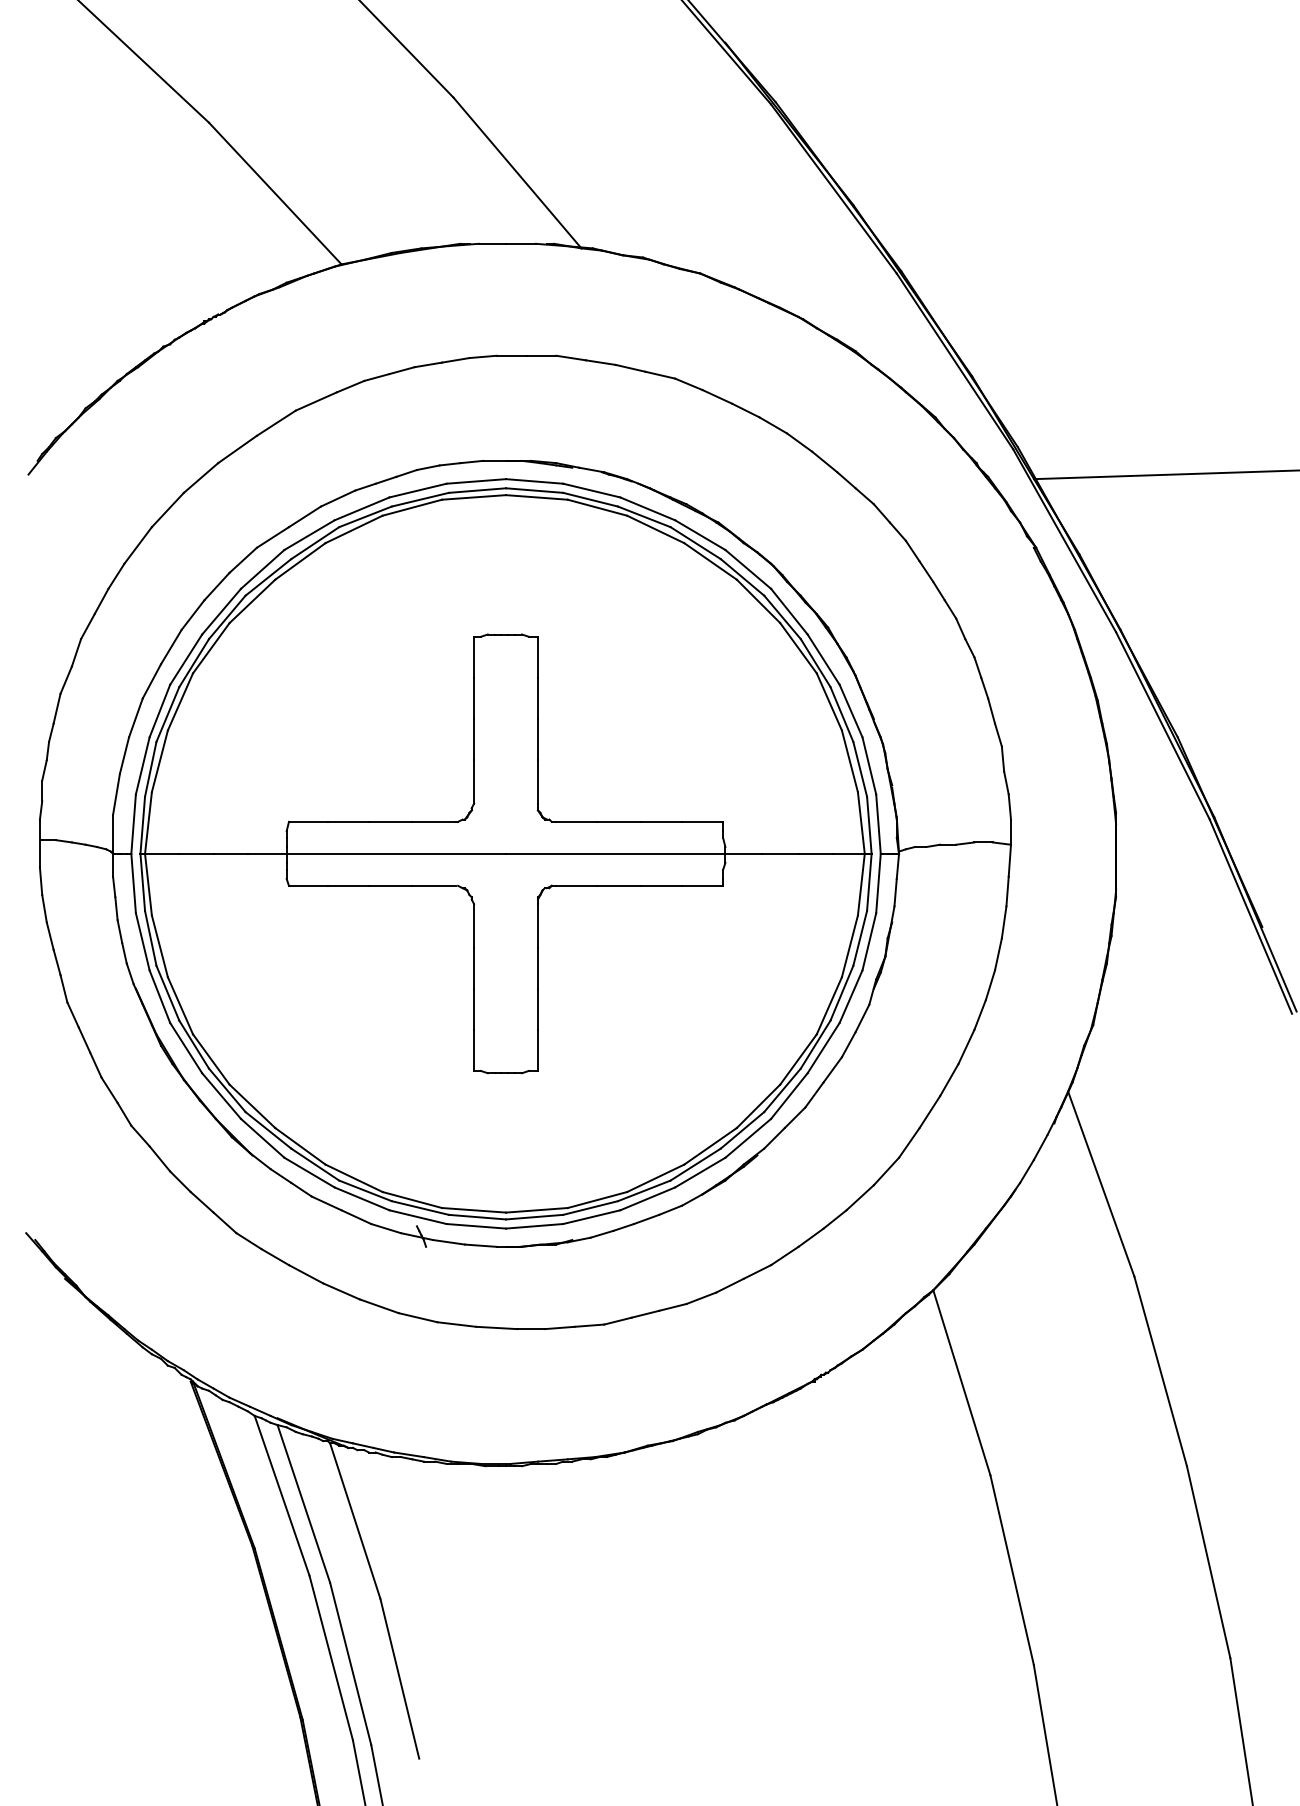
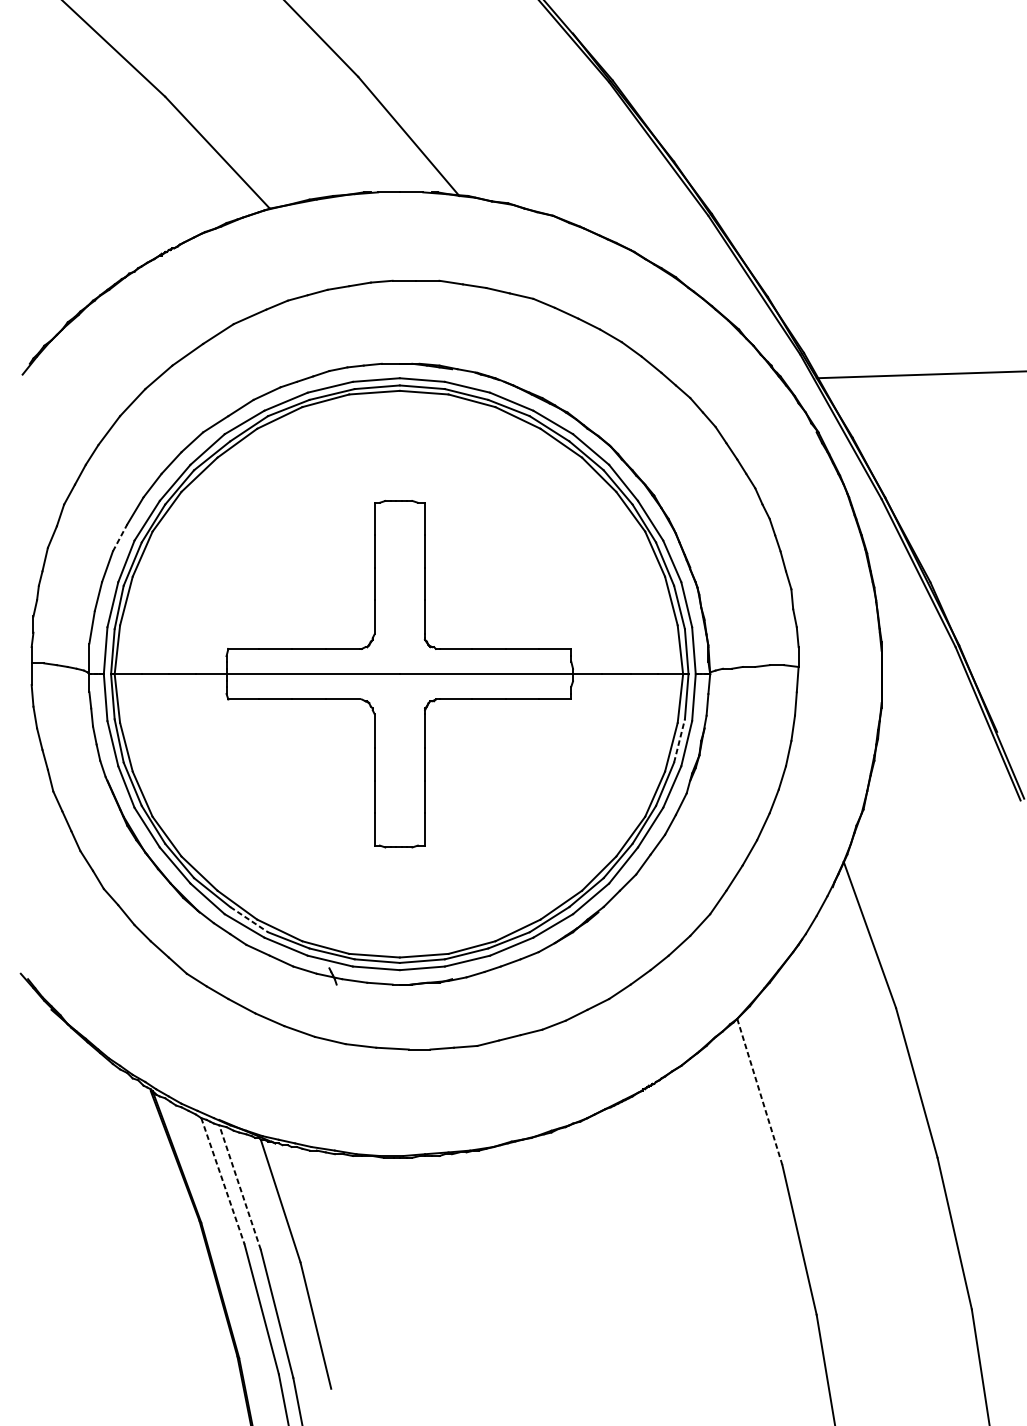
line: (152, 680) -> (120, 537), solid -> dashed
line: (860, 937) -> (679, 740), solid -> dashed
line: (315, 1164) -> (249, 919), solid -> dashed
line: (961, 1382) -> (759, 1091), solid -> dashed
line: (282, 1495) -> (223, 1180), solid -> dashed
line: (303, 1503) -> (239, 1187), solid -> dashed

